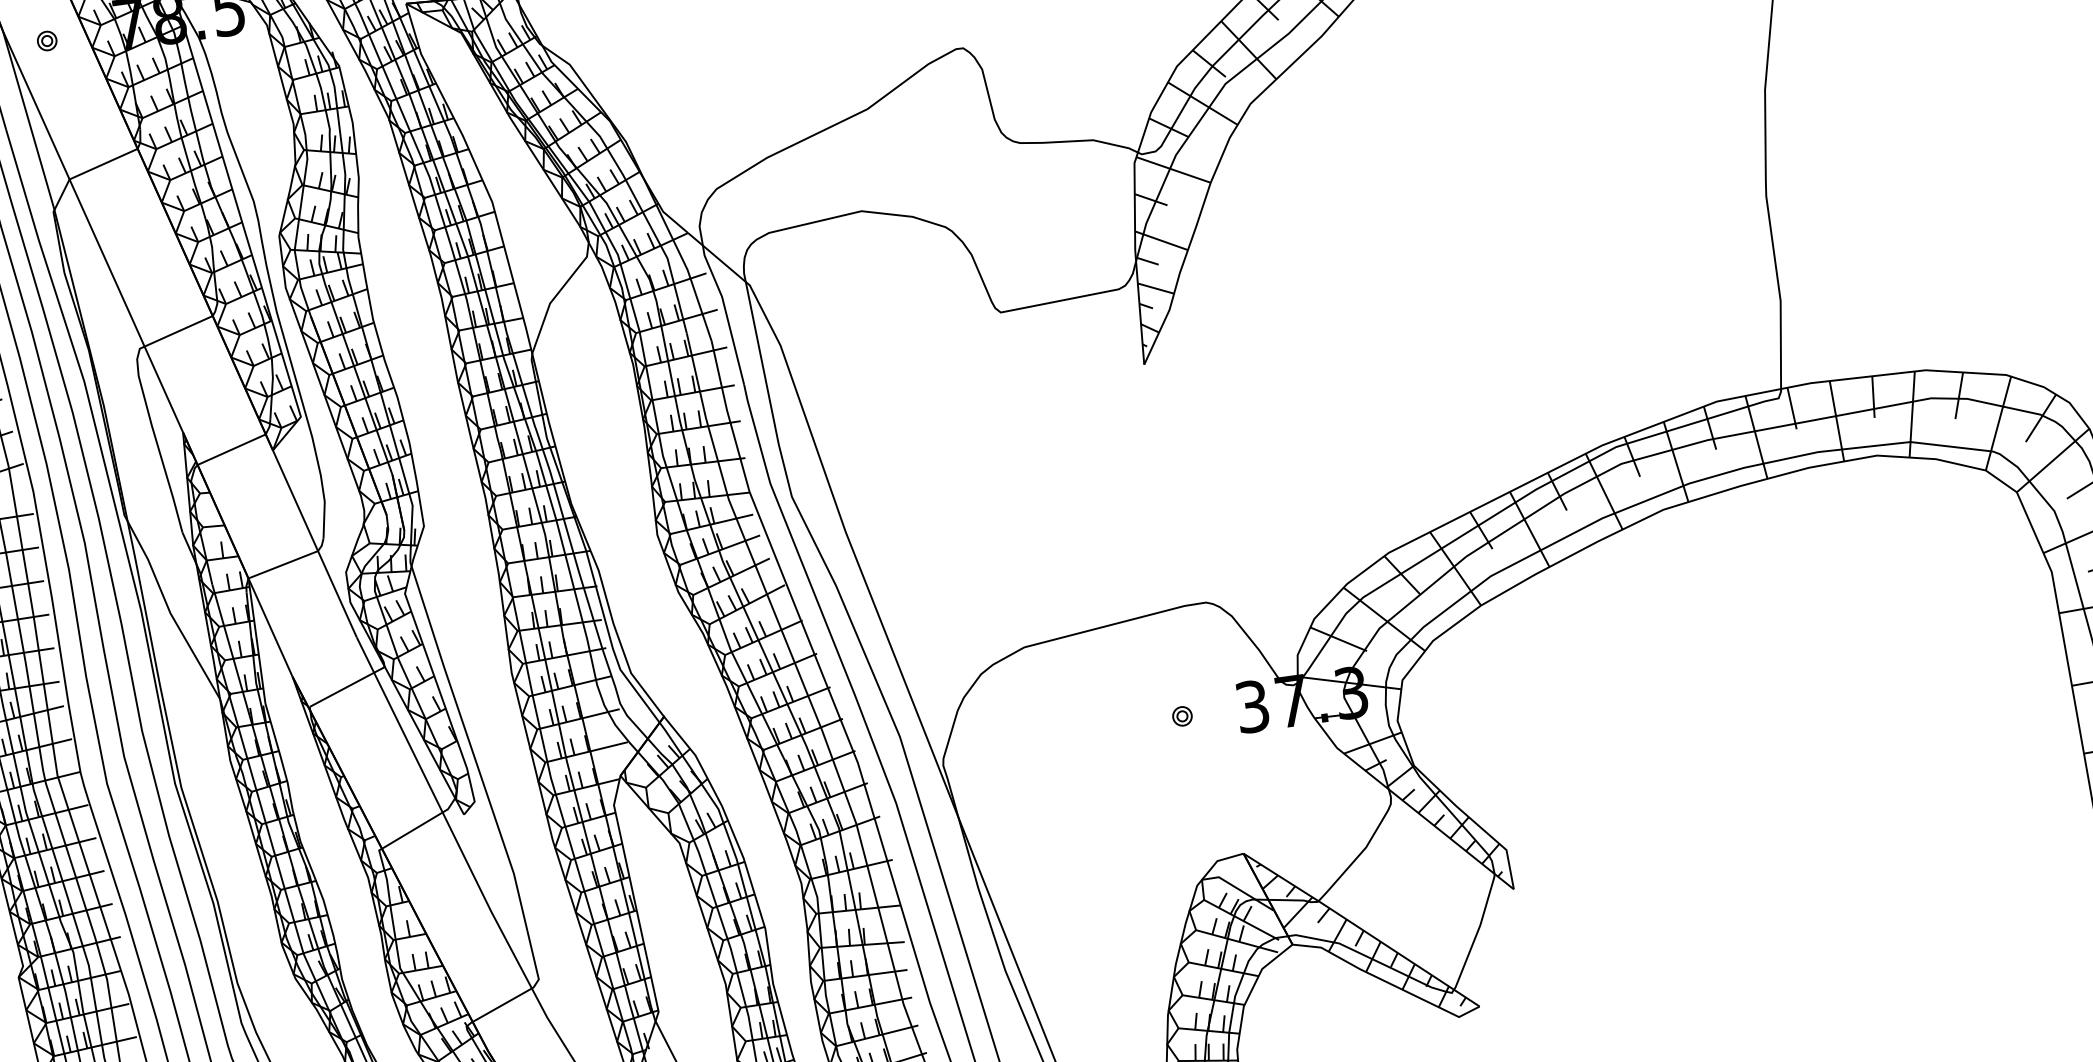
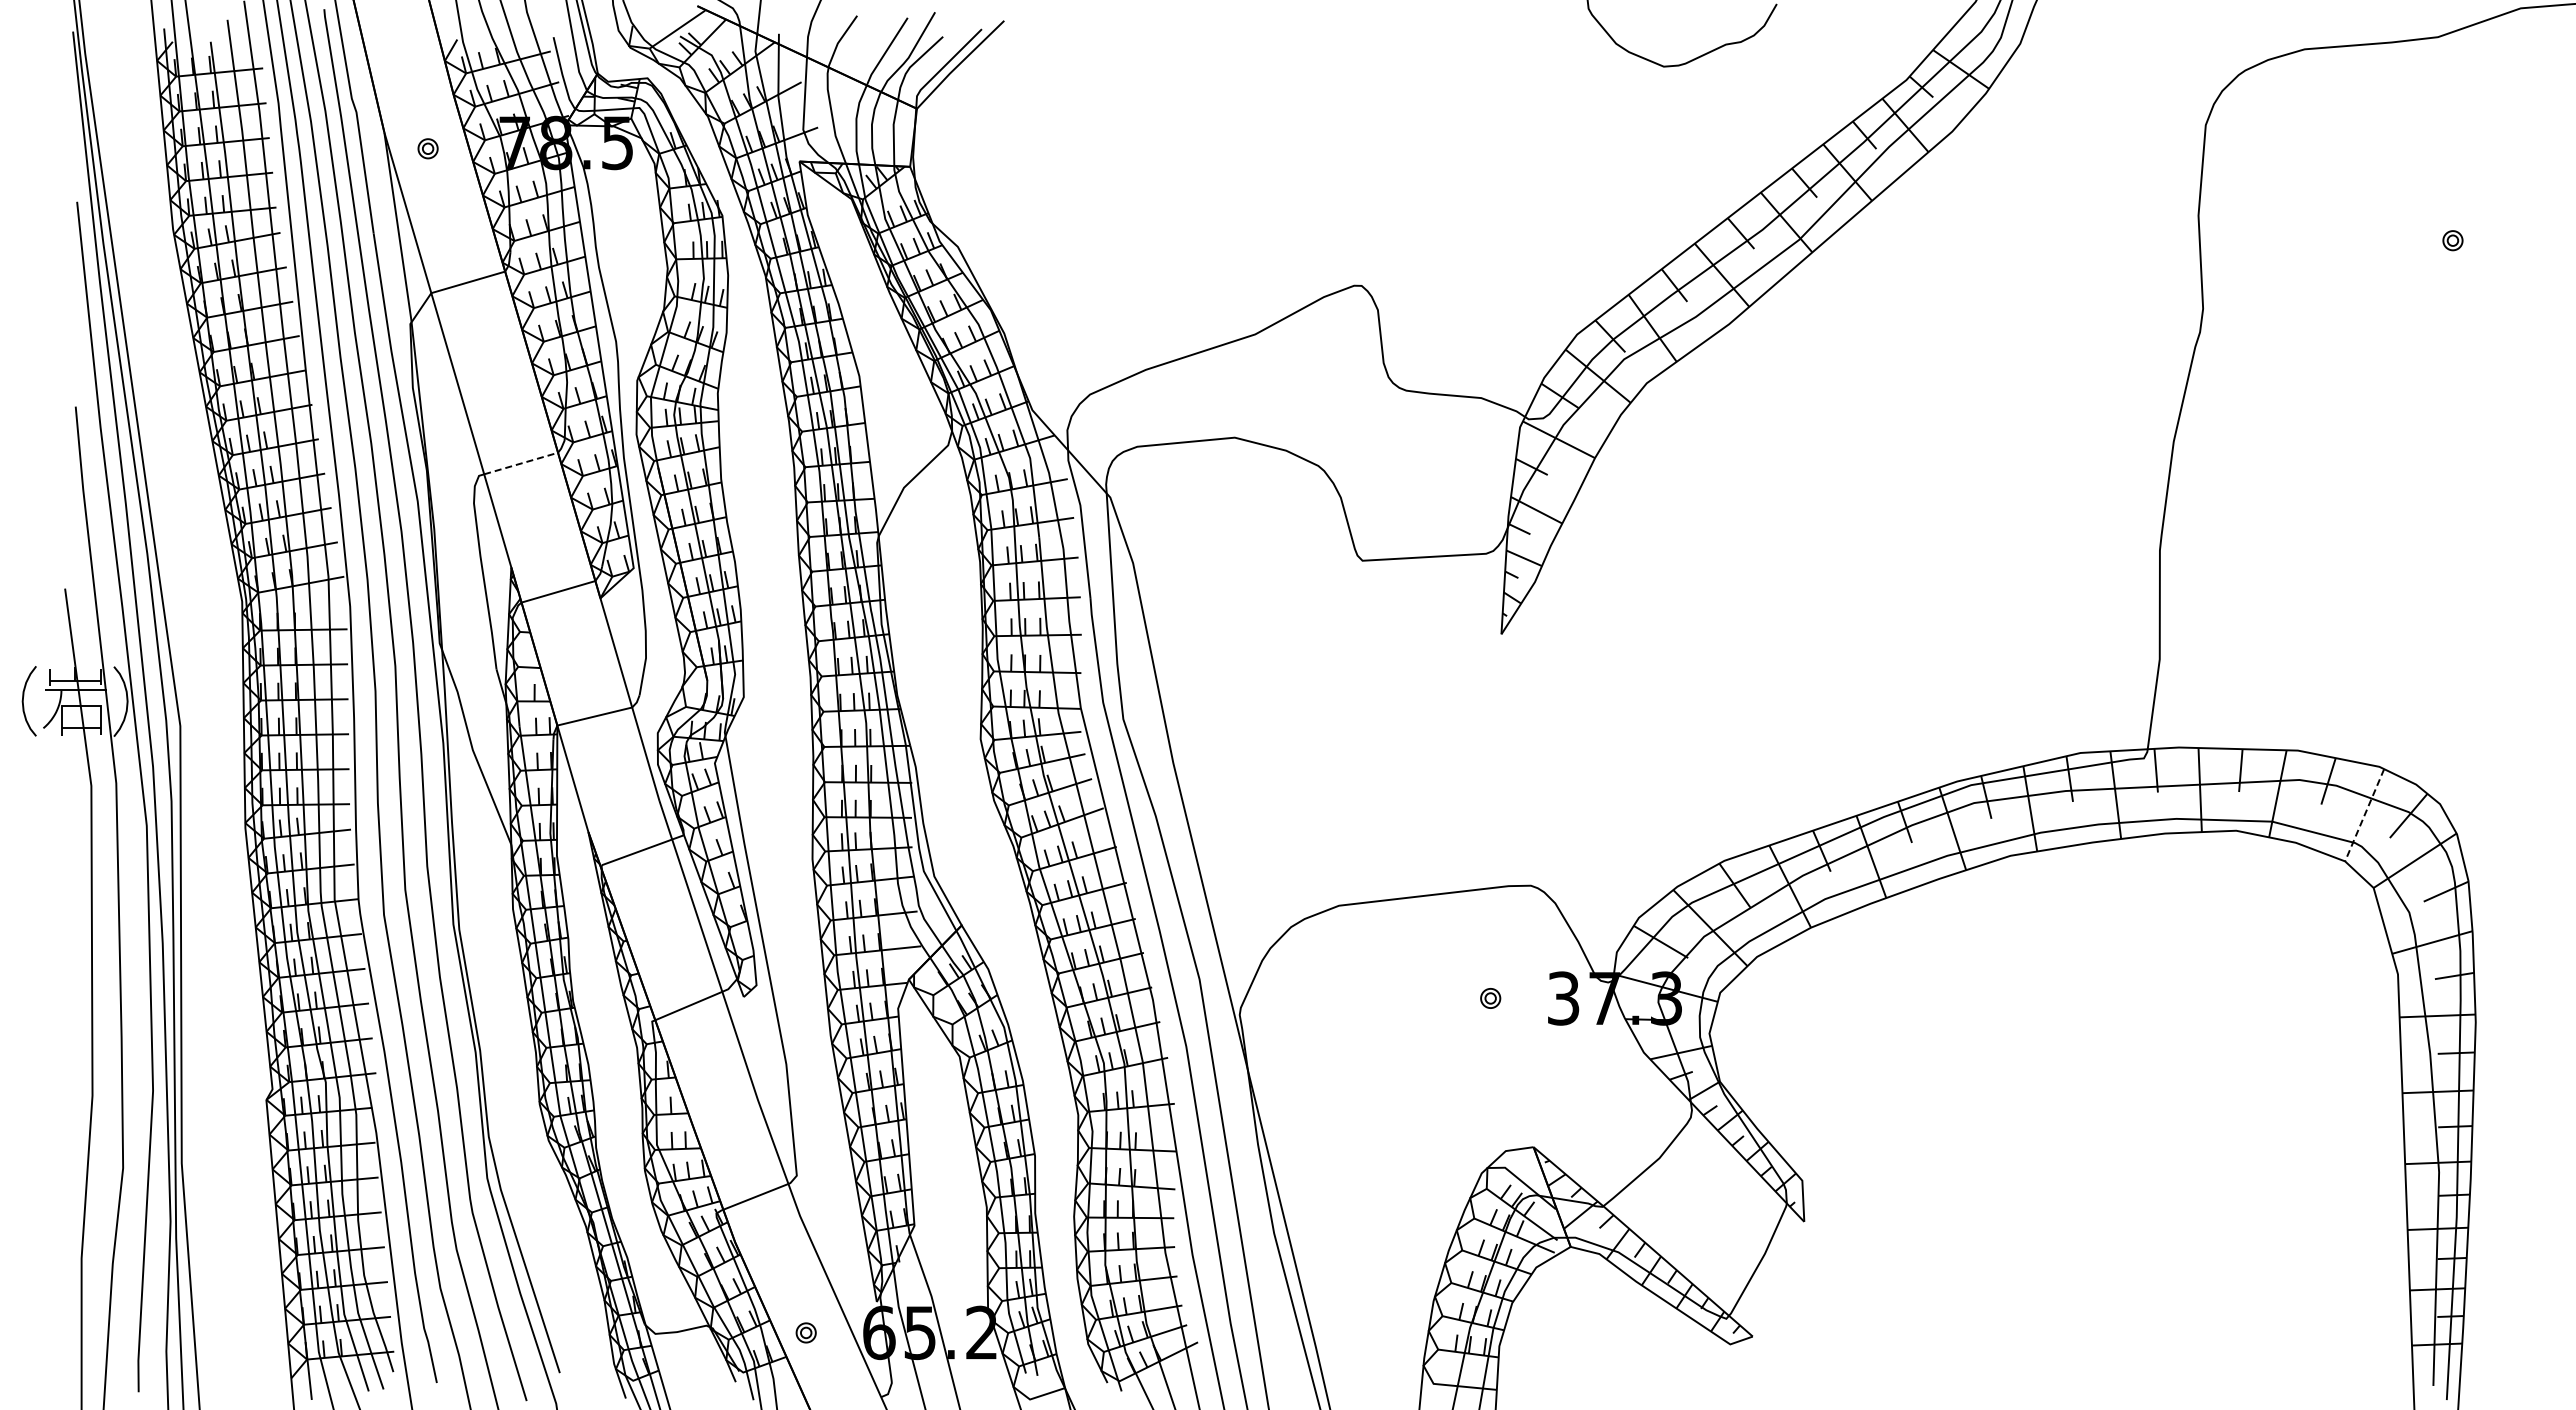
line: (179, 331) -> (521, 463), solid -> dashed
line: (1998, 423) -> (2364, 815), solid -> dashed

